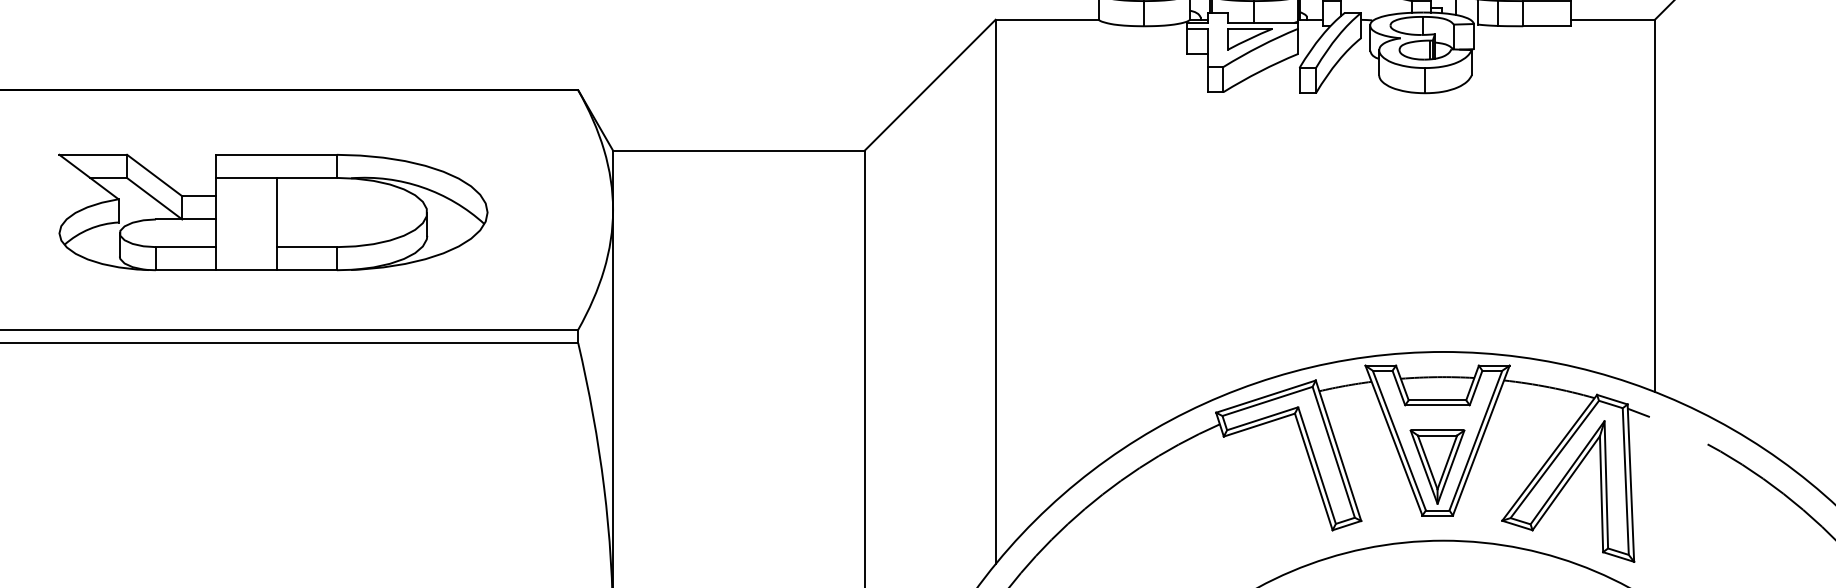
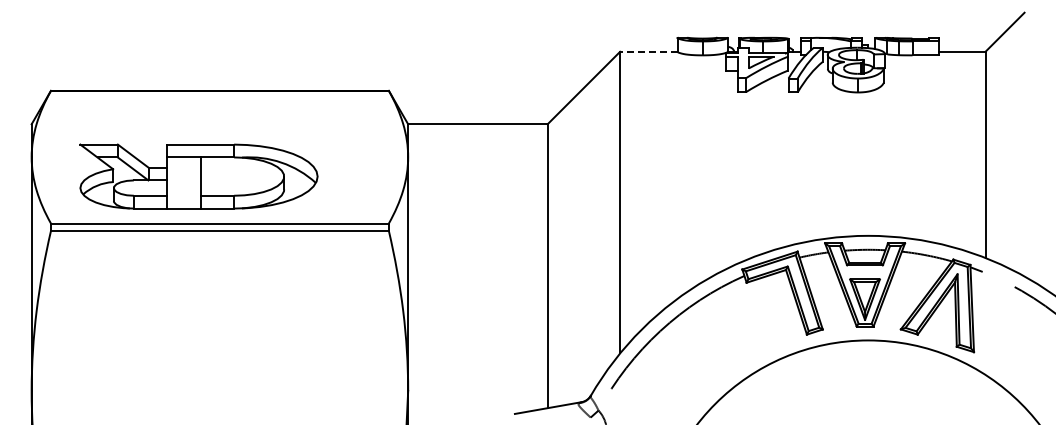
line: (1046, 19) -> (648, 51), solid -> dashed
part: (272, 212) -> (198, 176), moved

